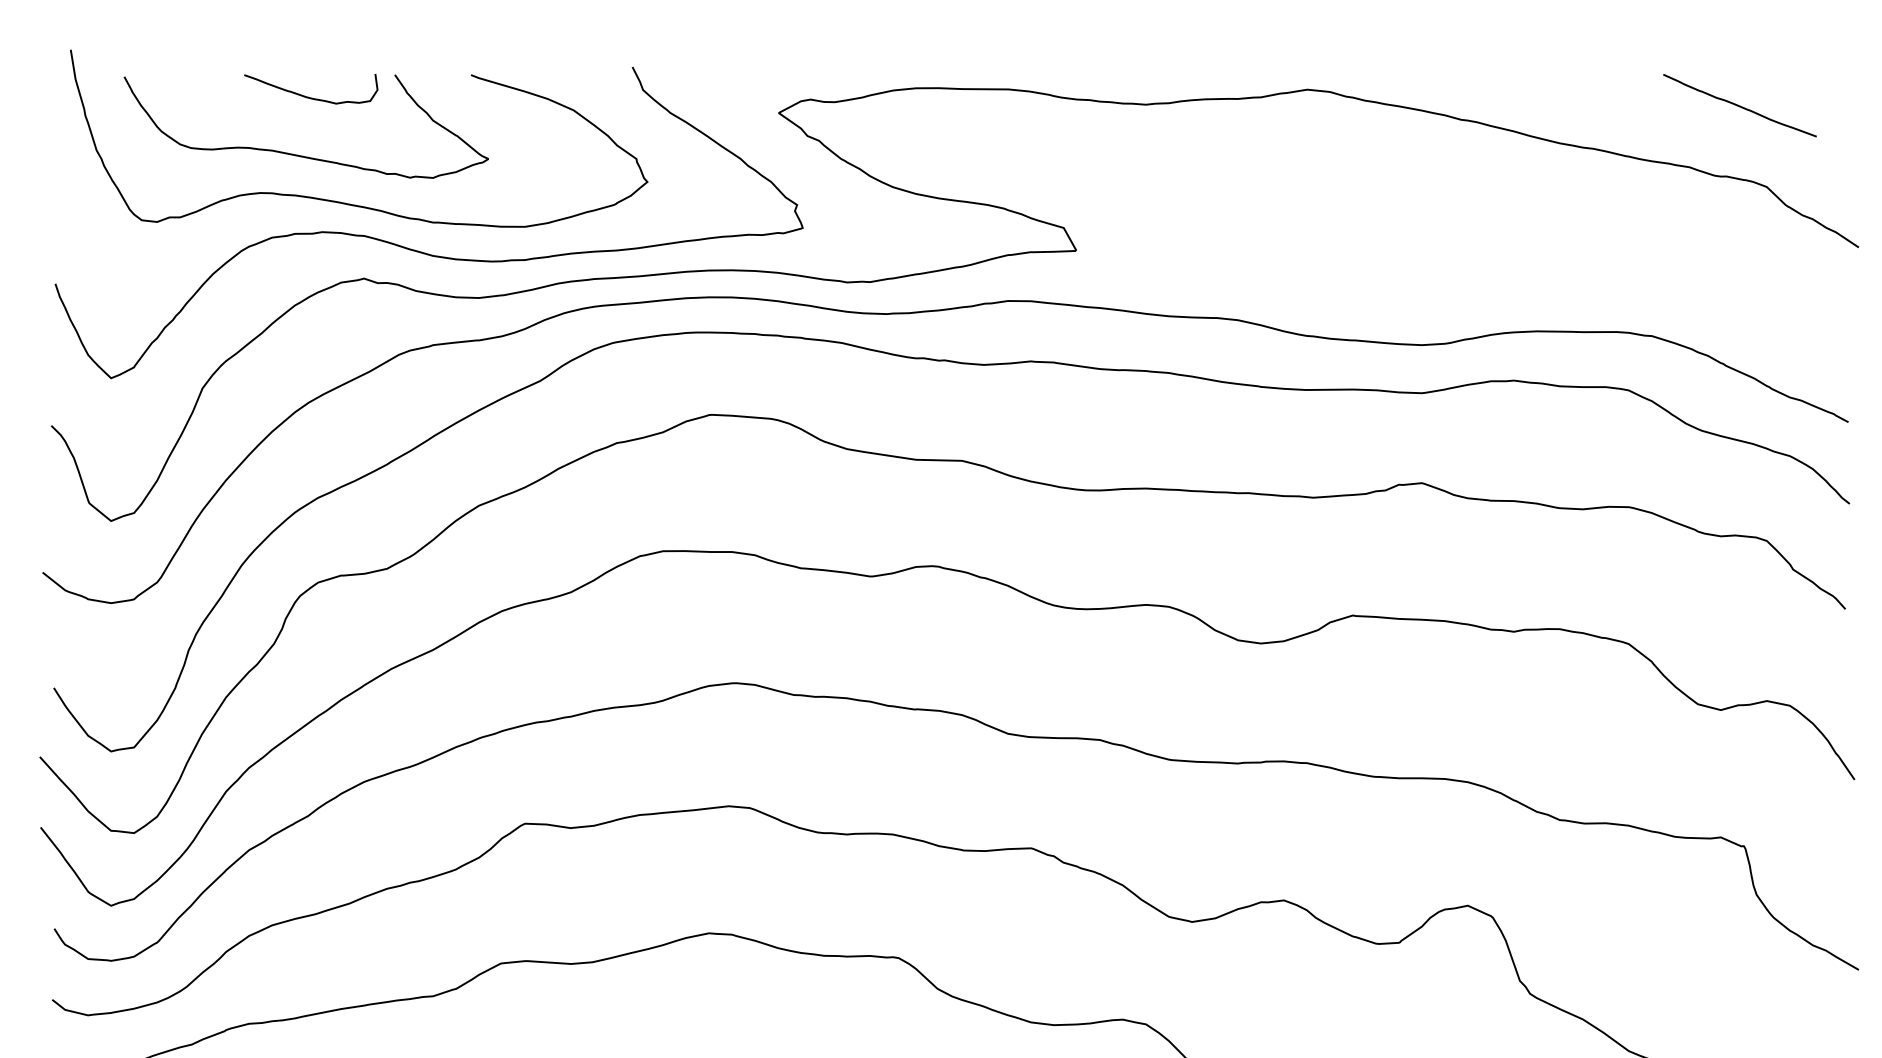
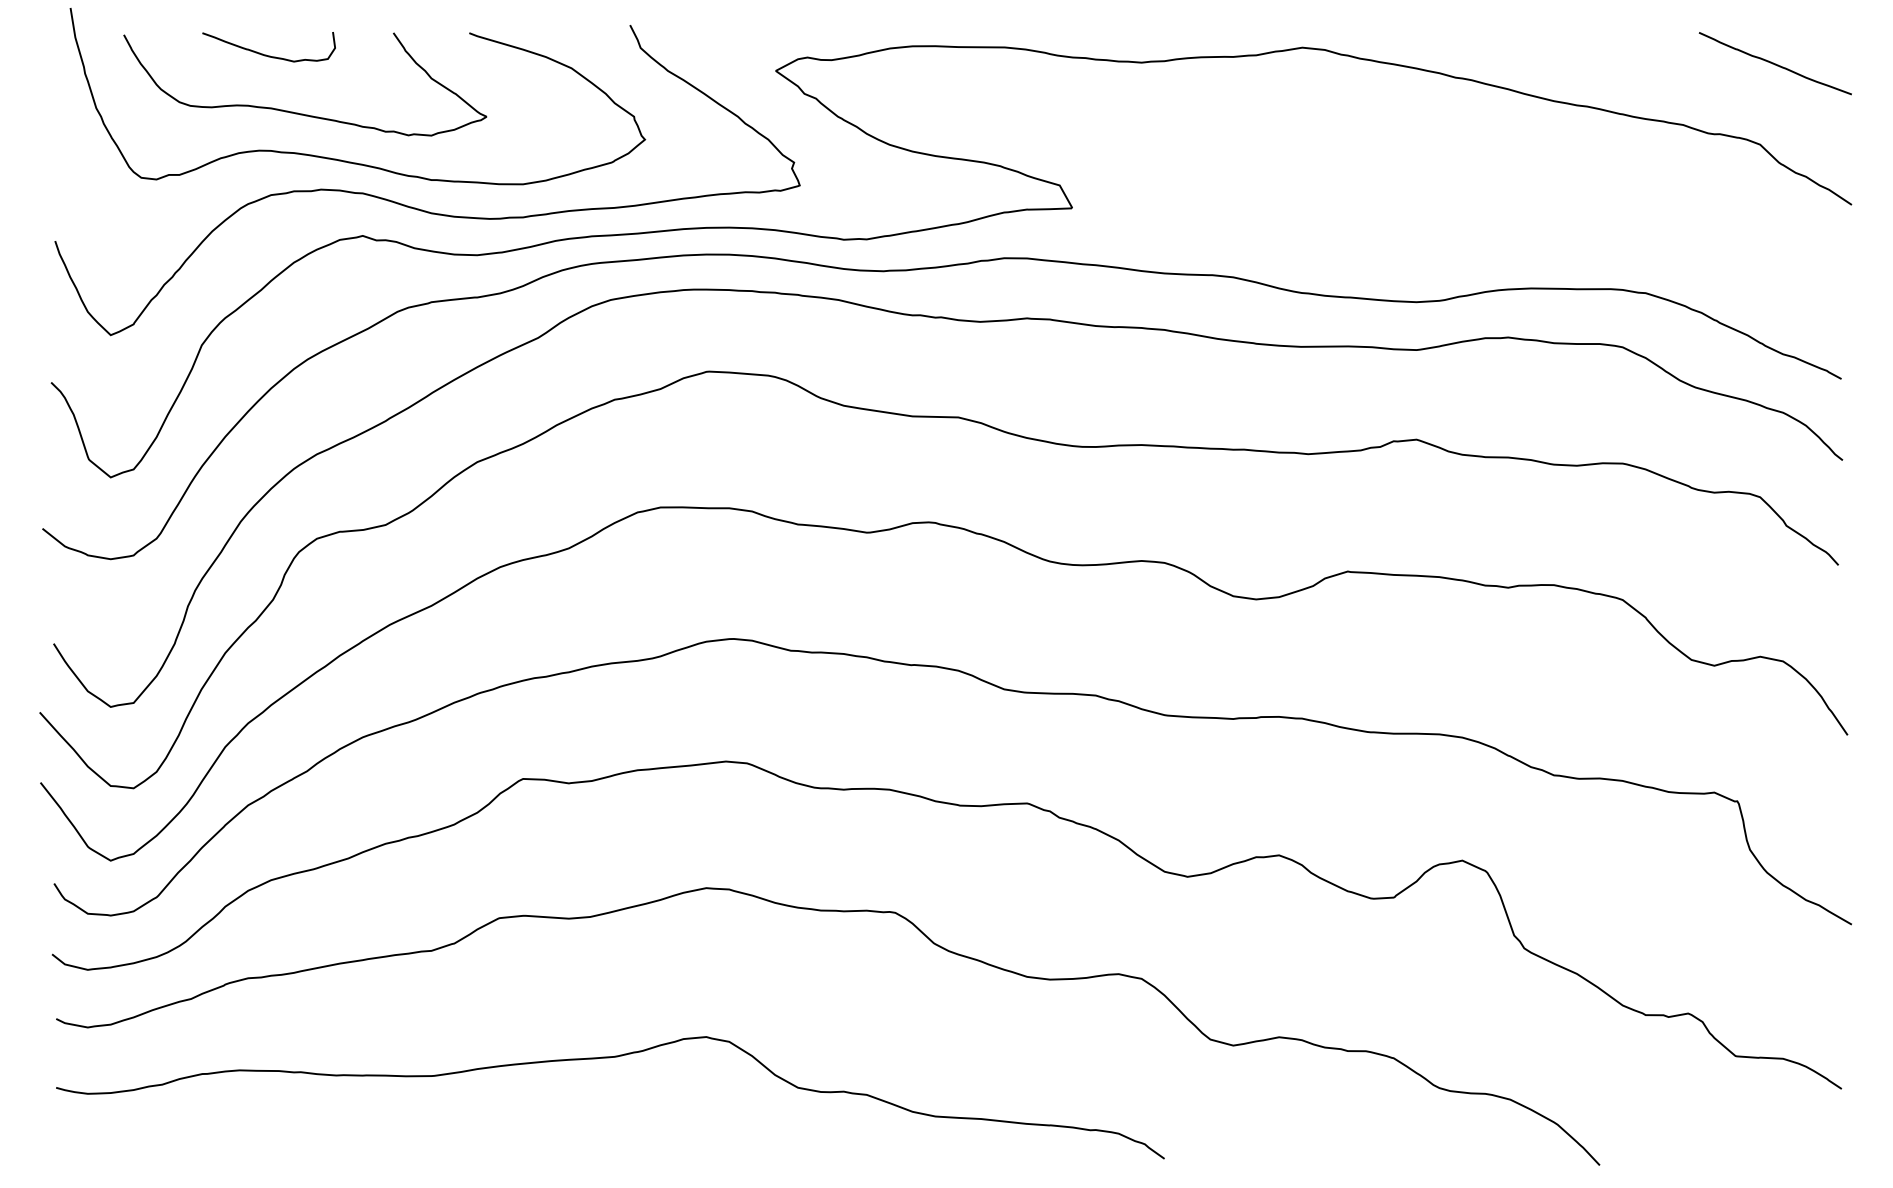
curve: (308, 96) -> (266, 54), moved
curve: (1739, 105) -> (1774, 63), moved

